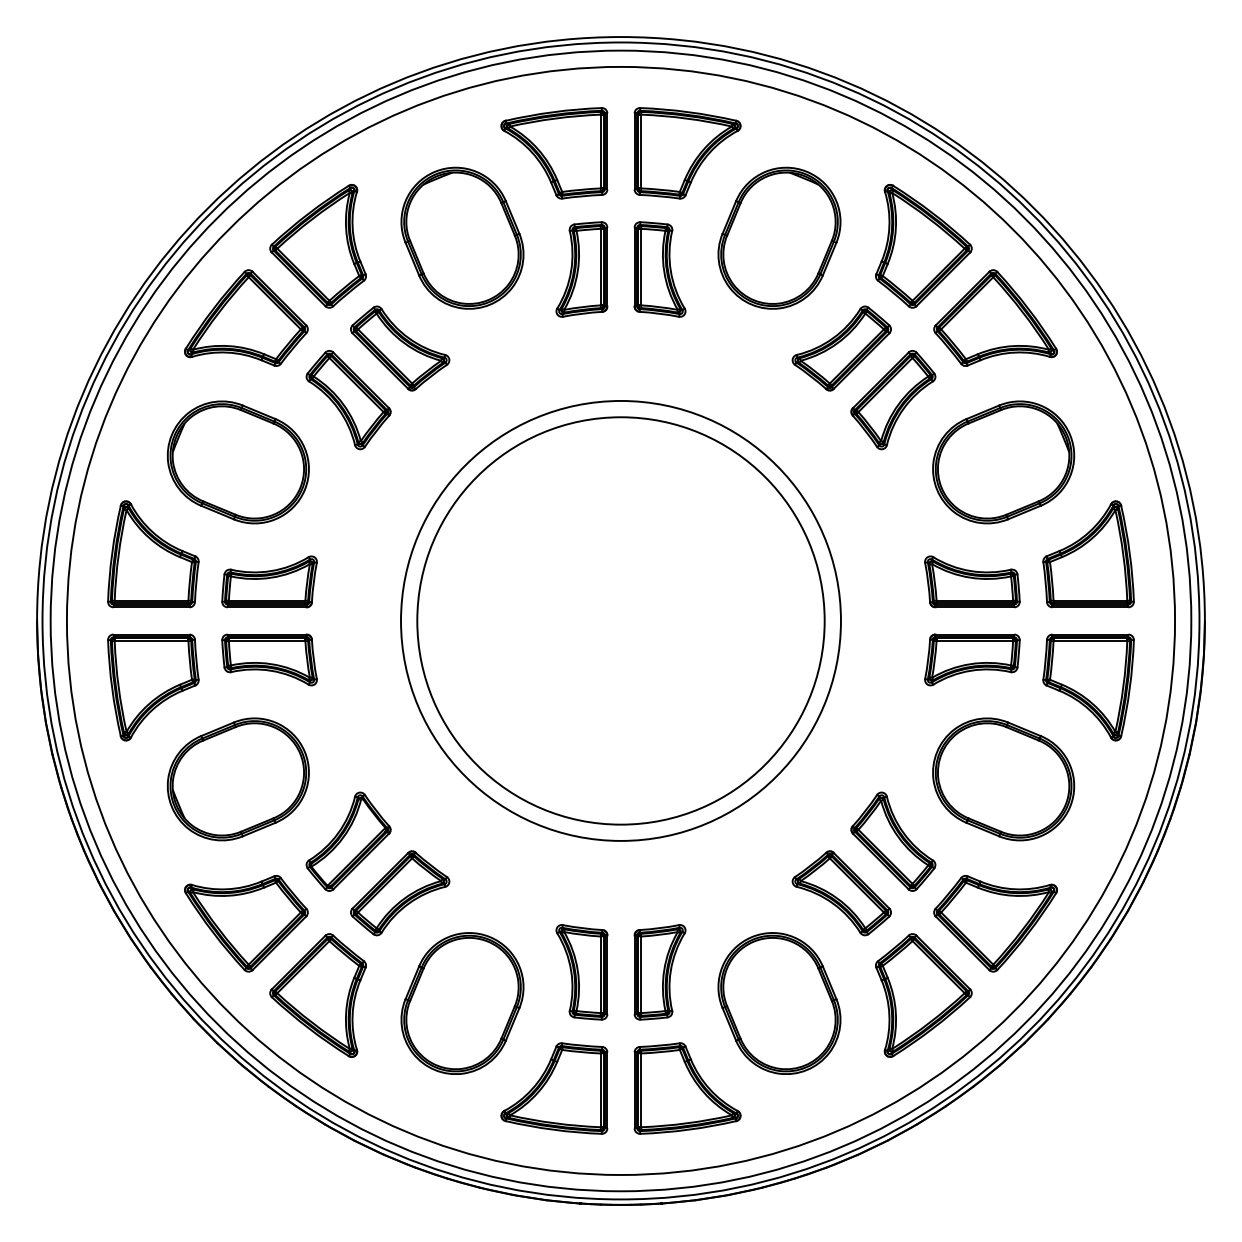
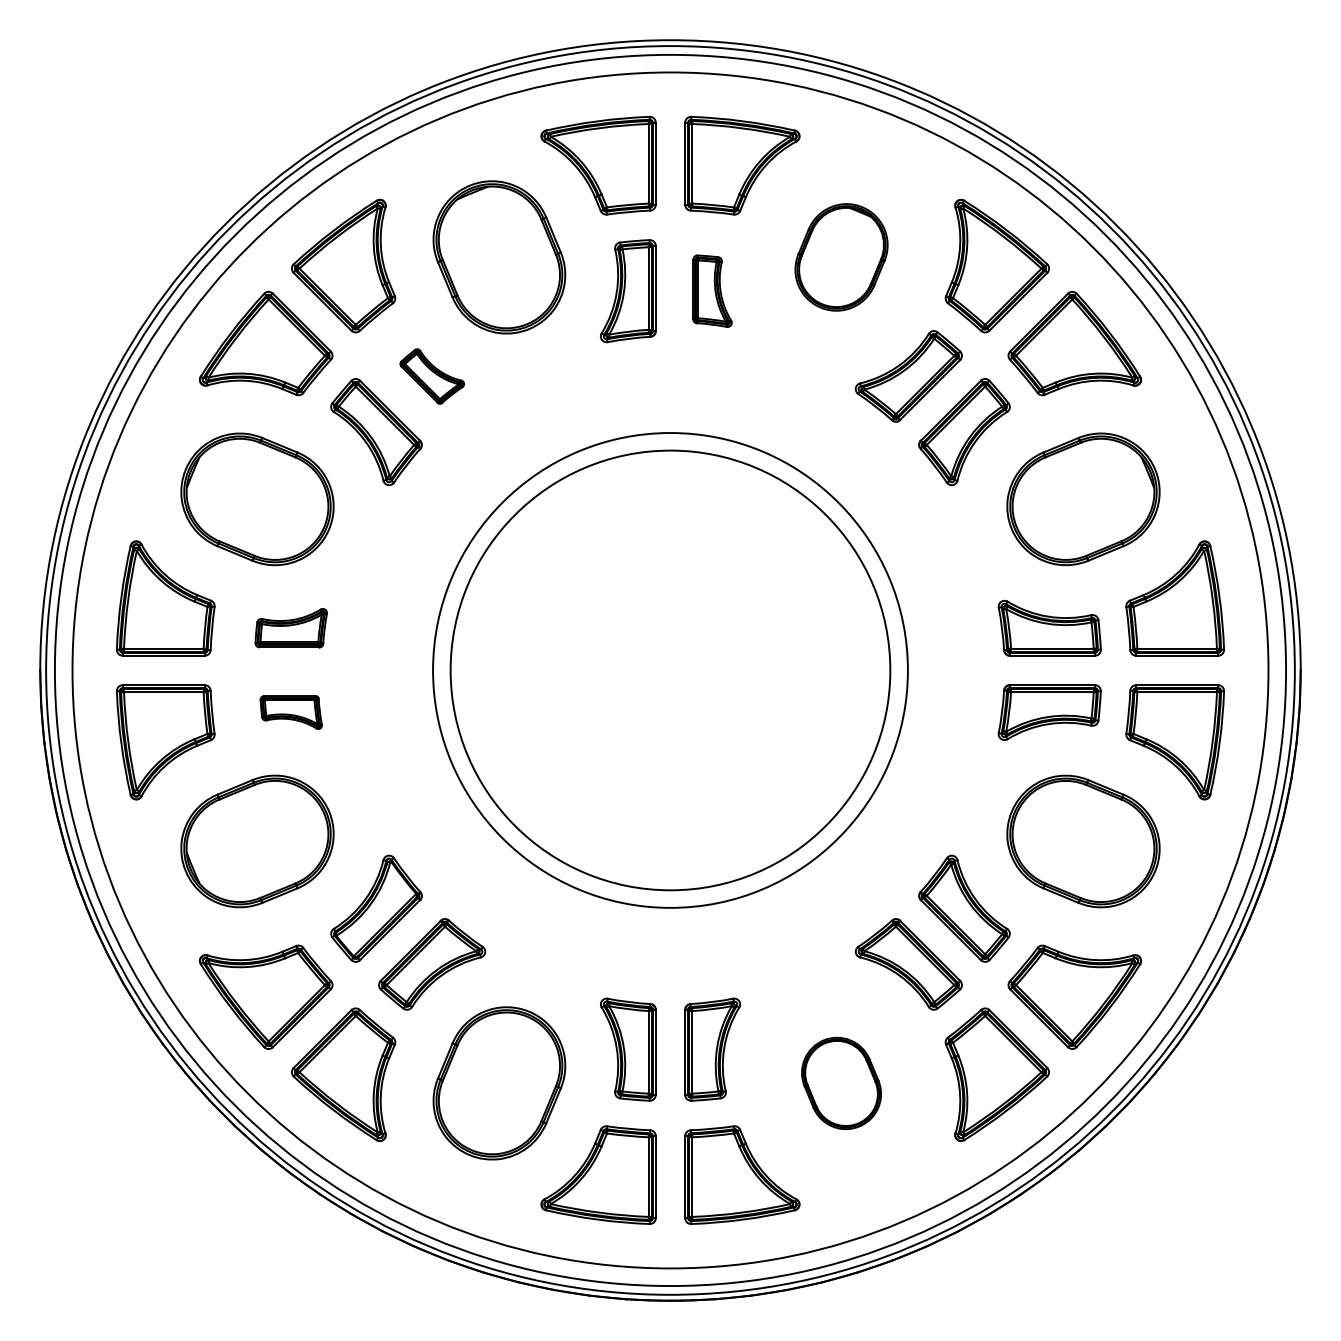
part: (779, 238) -> (841, 257), size x0.7
part: (659, 269) -> (712, 291), size x0.7
part: (400, 348) -> (432, 376), size x0.6
part: (269, 581) -> (291, 627), size x0.7
part: (269, 659) -> (291, 712), size x0.6
part: (779, 1003) -> (841, 1083), size x0.6

